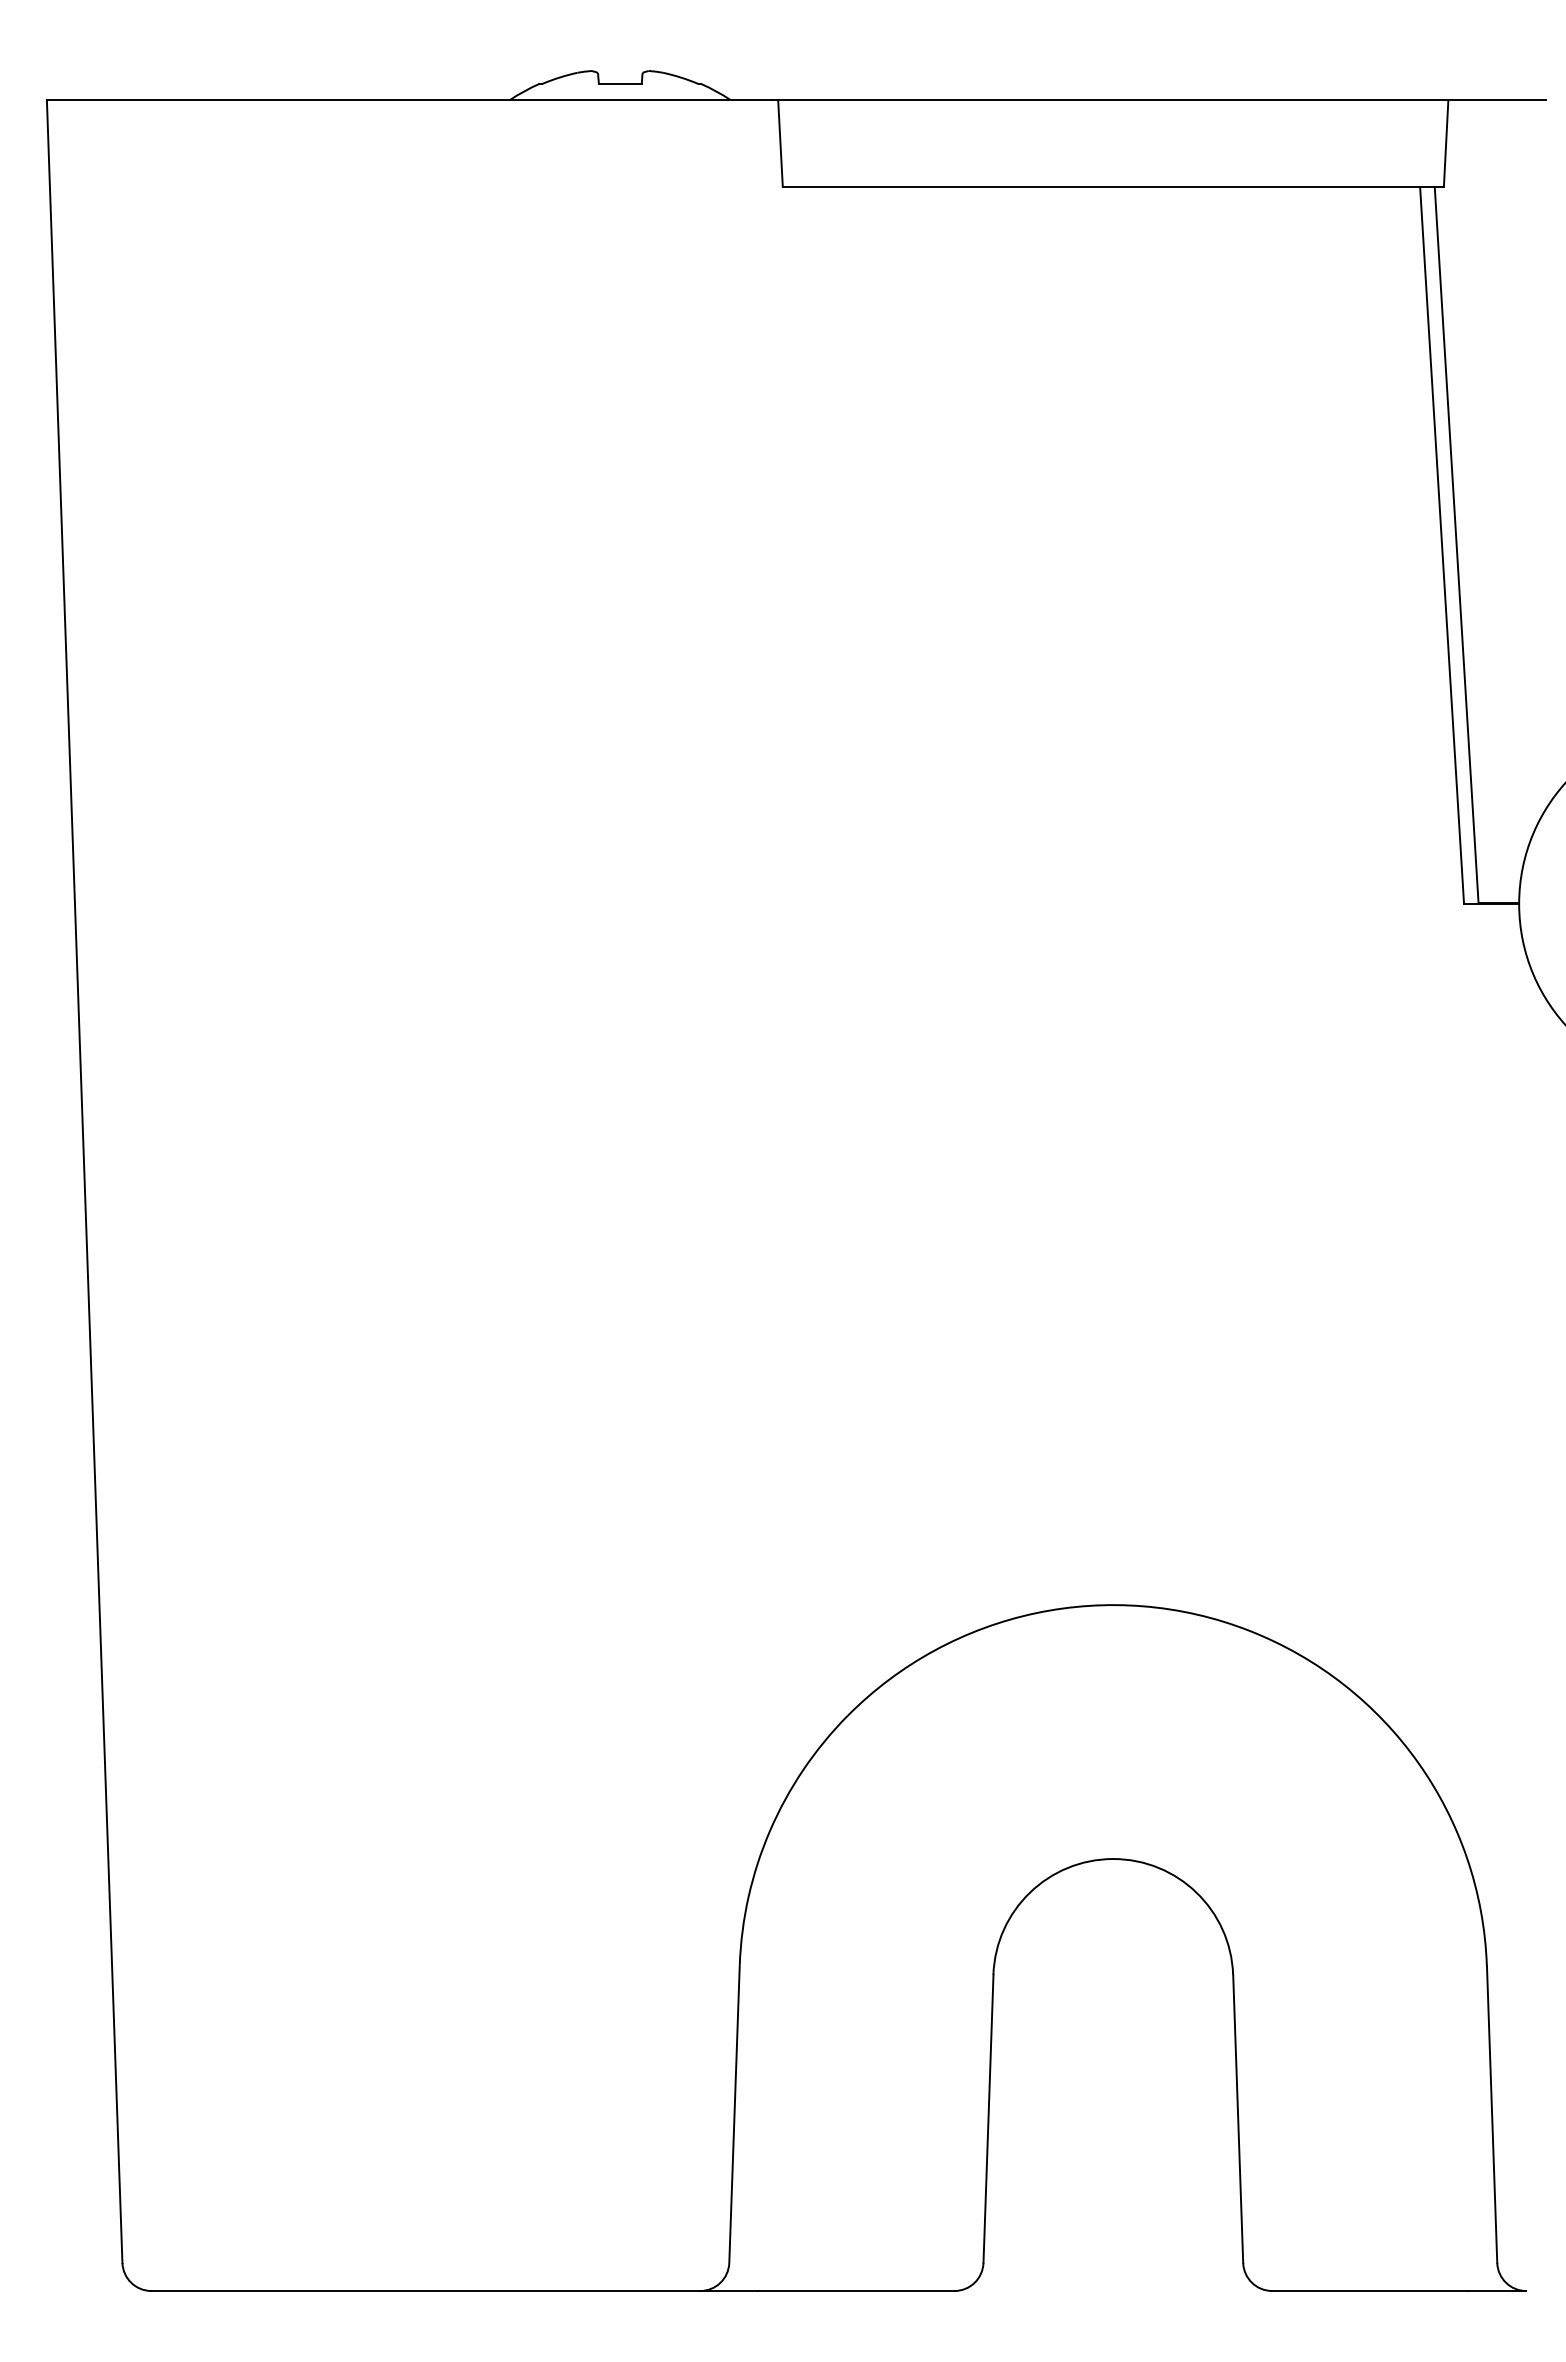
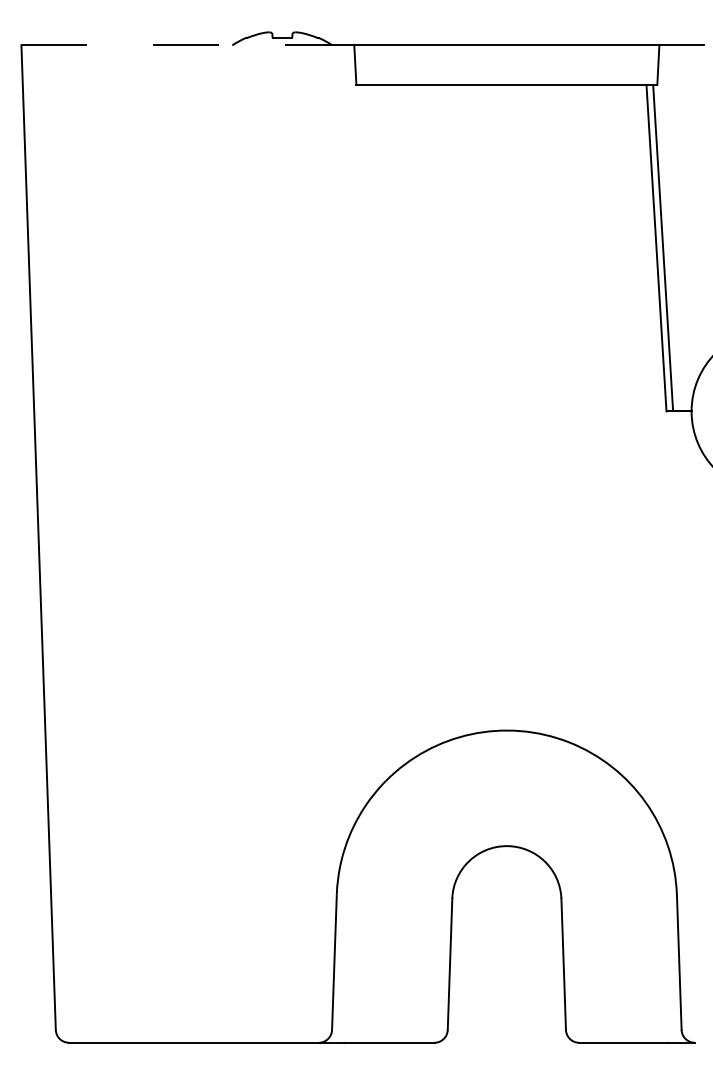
line: (409, 100) -> (186, 45), solid -> dashed

